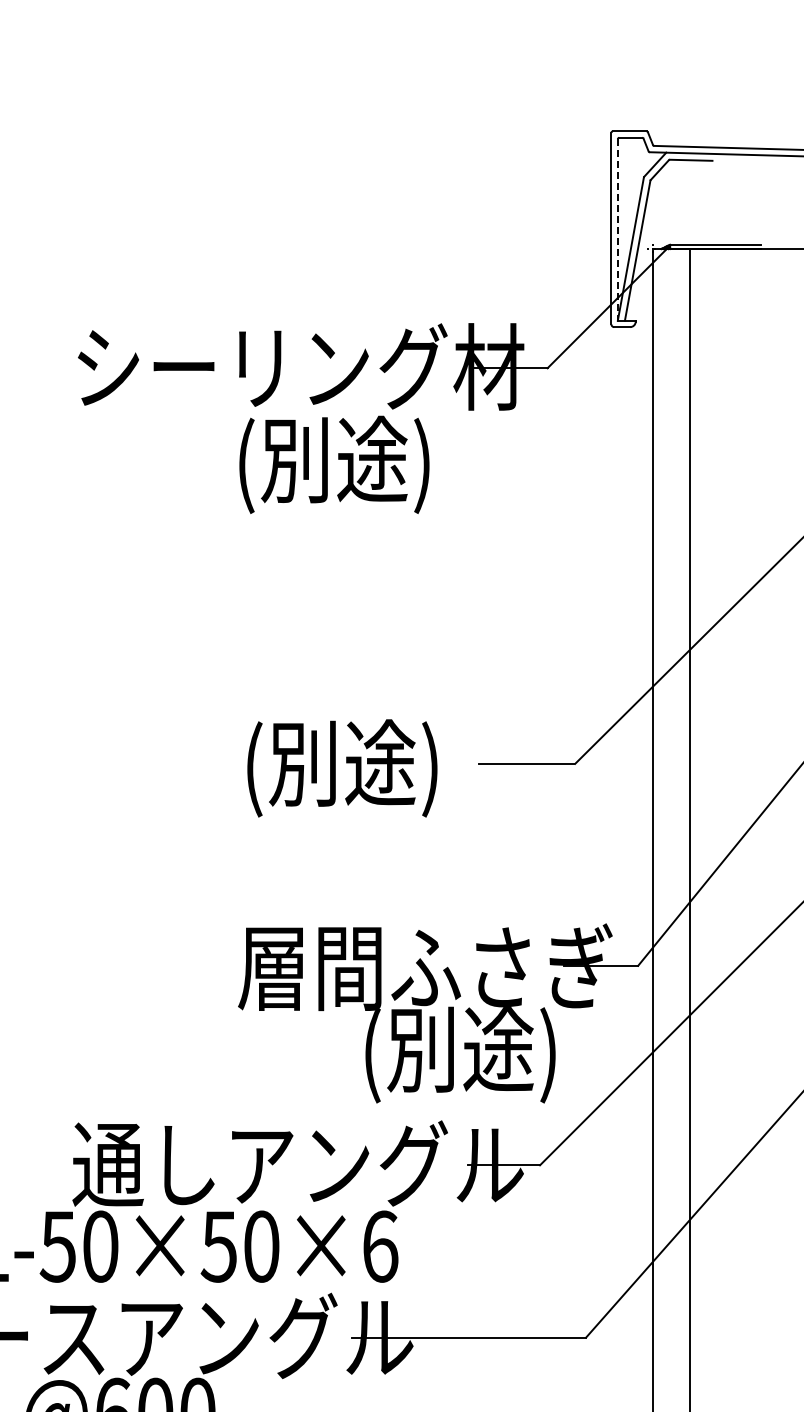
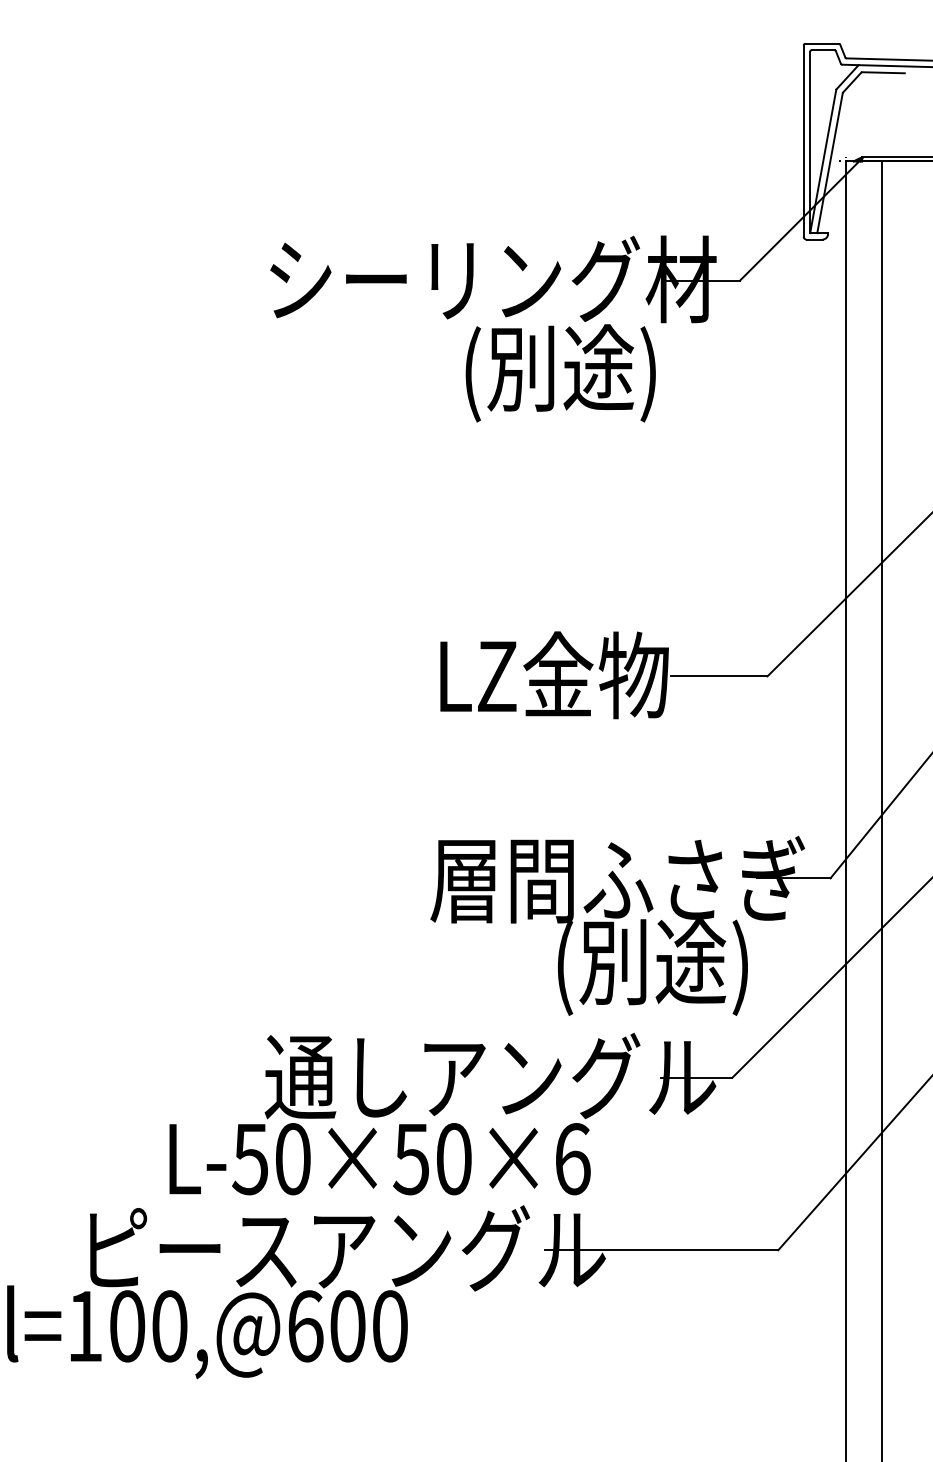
line: (618, 230) -> (810, 142), dashed -> solid
text: (334, 465) -> (560, 373), moved
text: (361, 768) -> (553, 680), (別途) -> LZ金物

